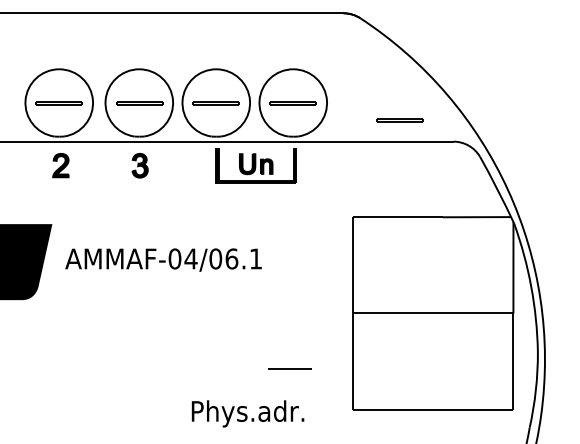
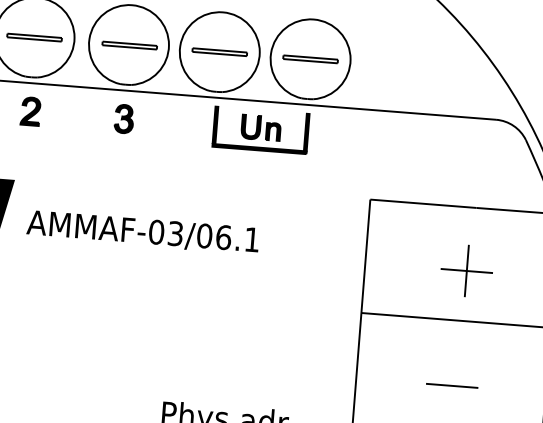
line: (399, 119) -> (434, 88), removed
text: (190, 258) -> (174, 233), AMMAF-04/06.1 -> AMMAF-03/06.1
part: (438, 270) -> (466, 270), added
line: (289, 368) -> (451, 385), moved

